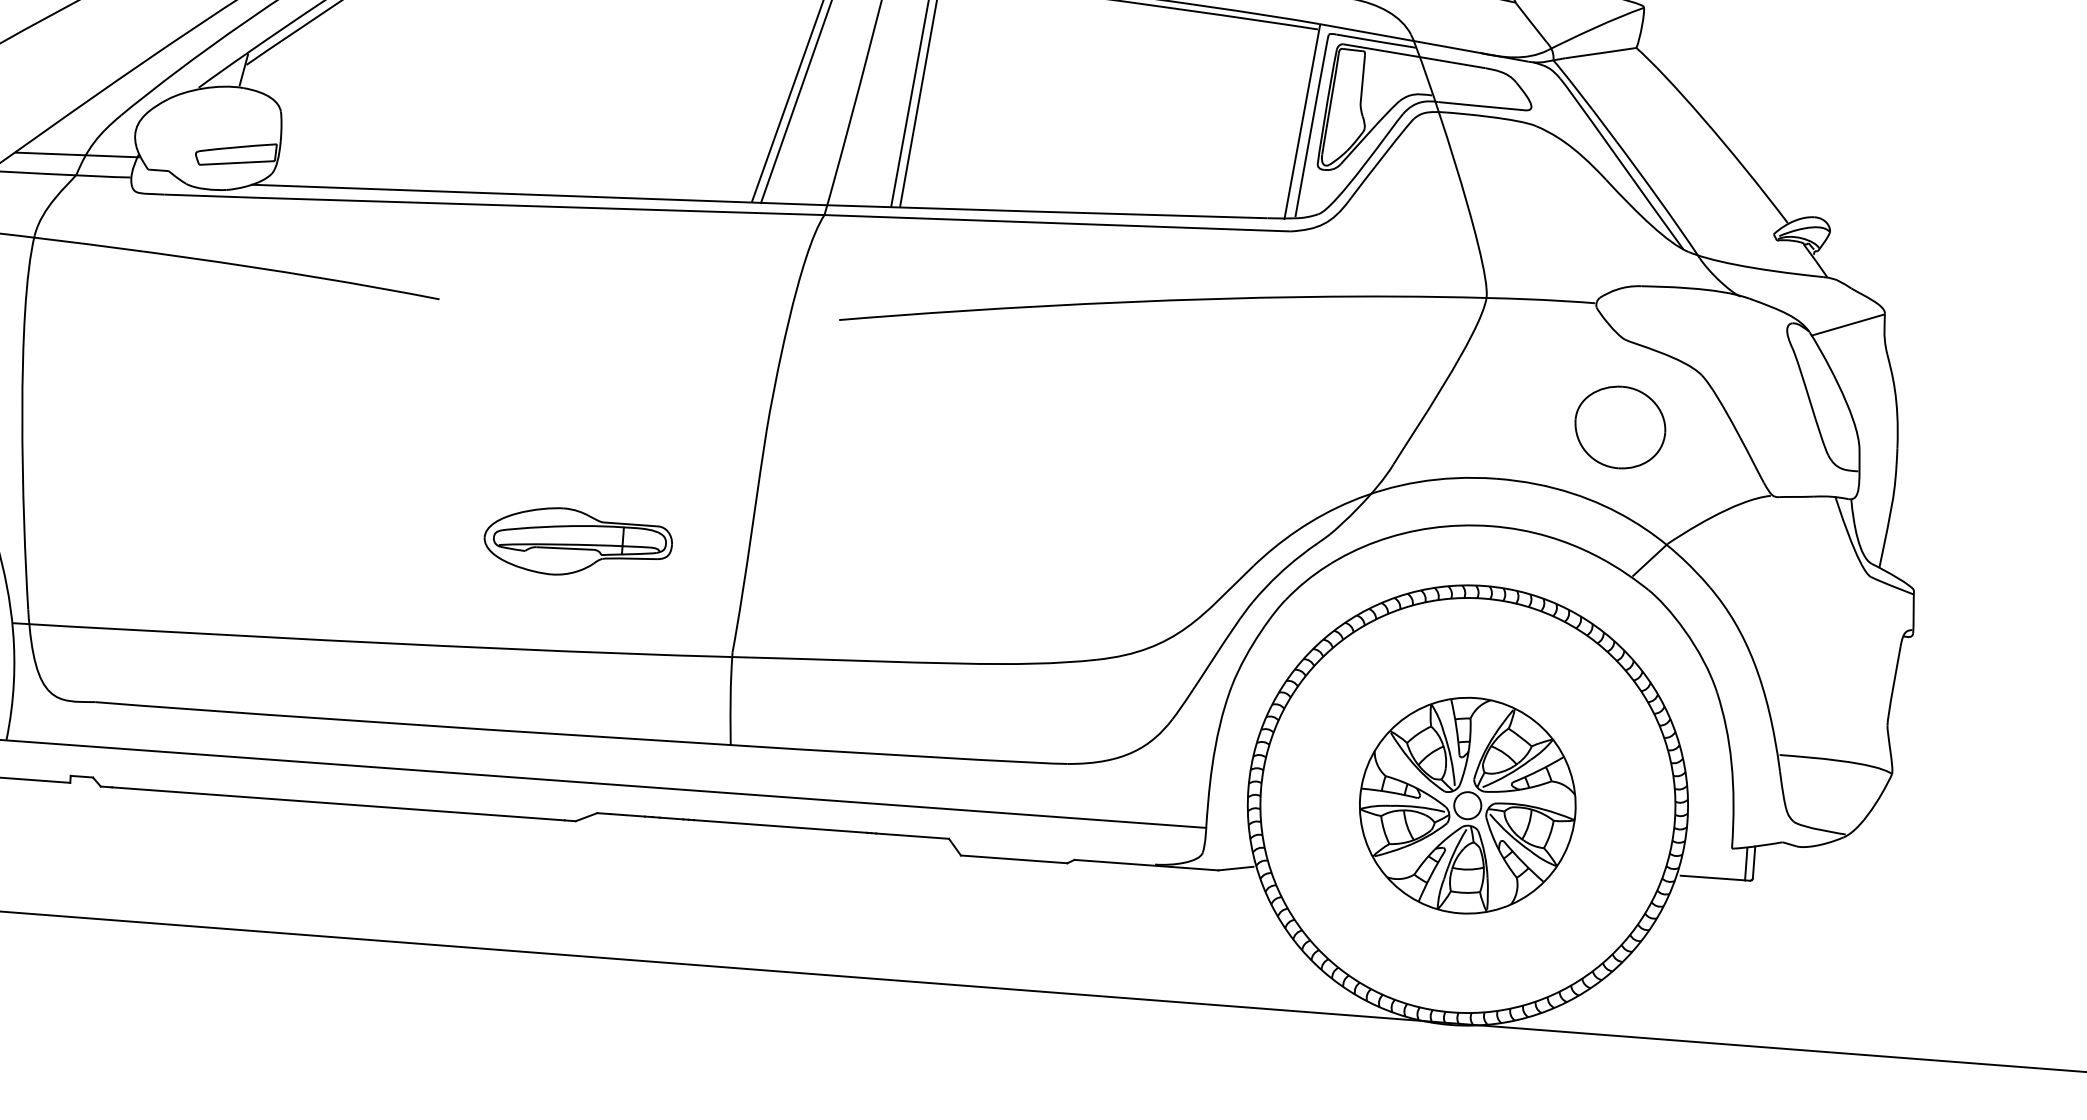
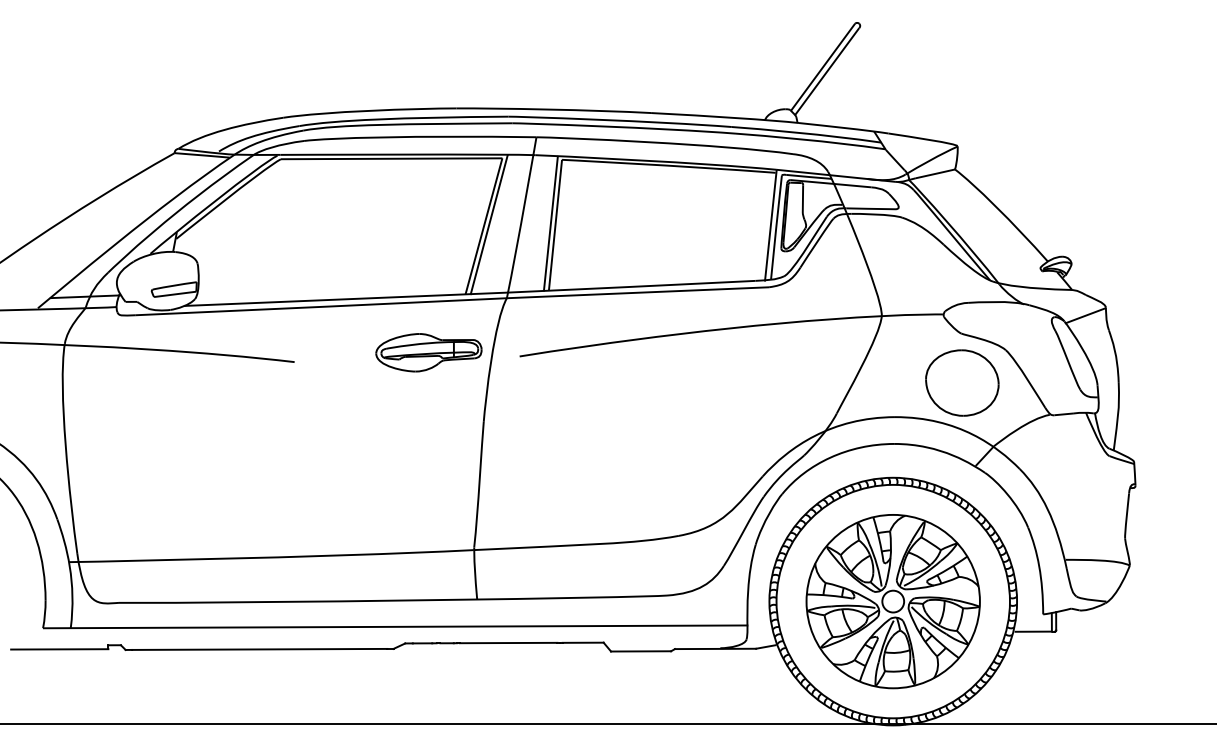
part: (1620, 426) -> (962, 382), size x1.43
part: (577, 542) -> (428, 352), moved
part: (1466, 805) -> (892, 601), size x1.43

